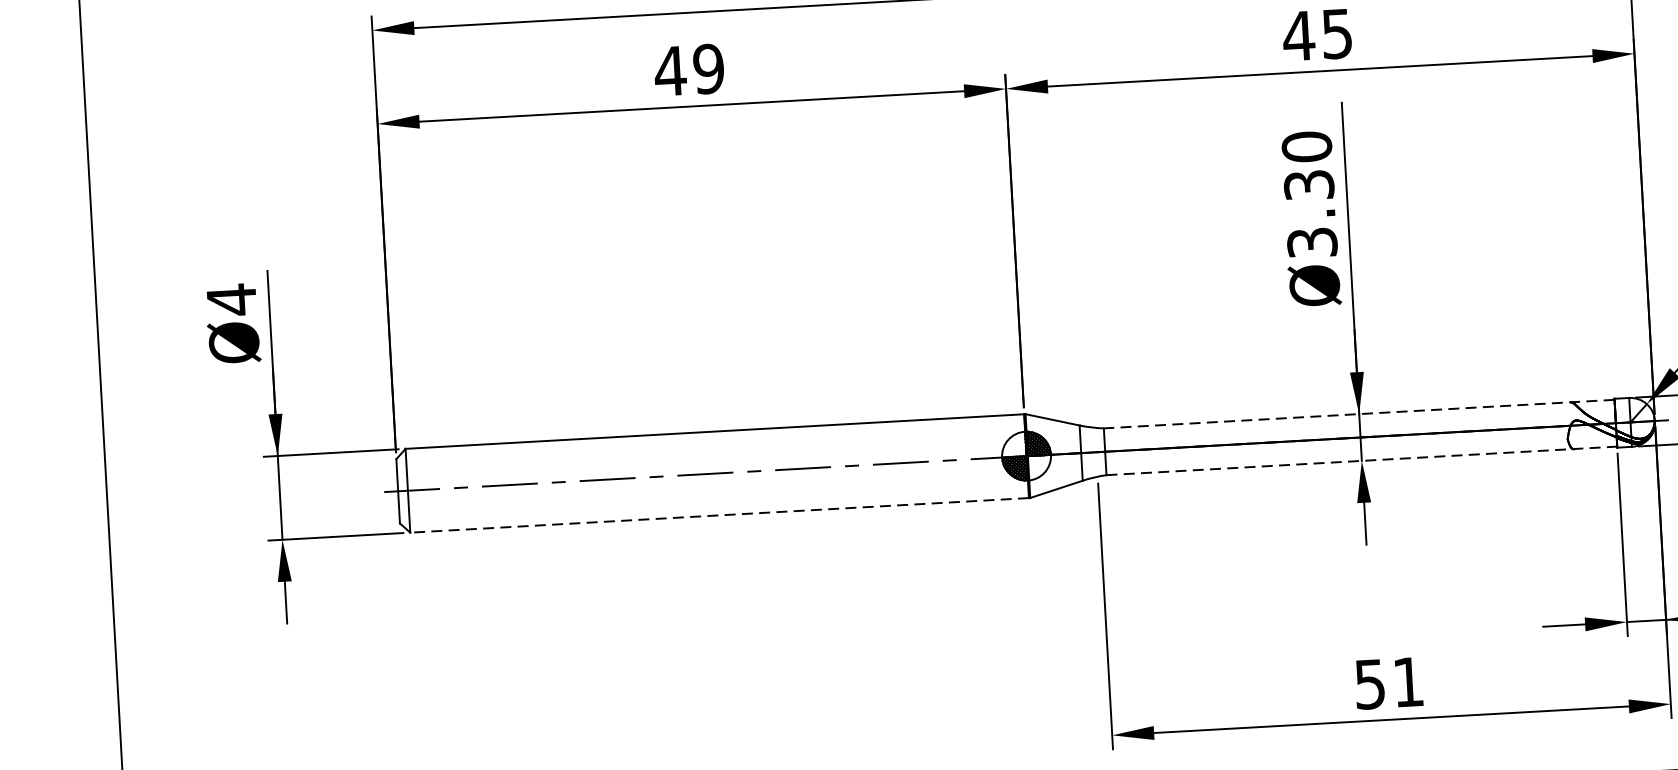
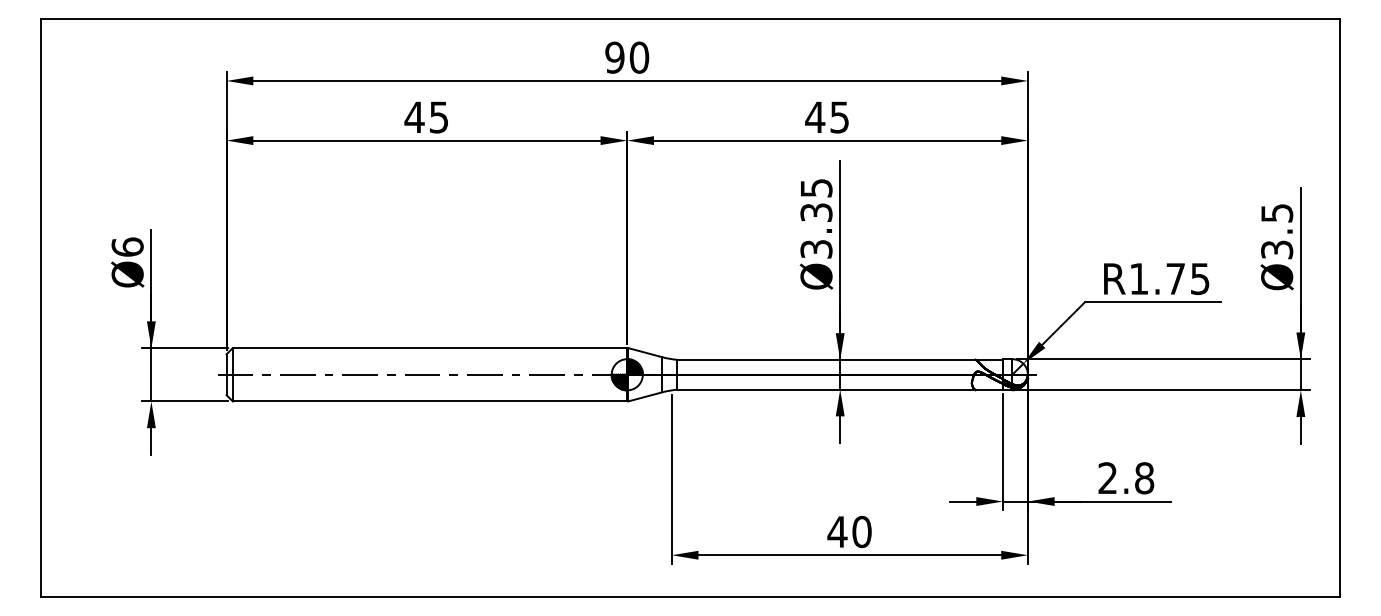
text: (707, 69) -> (438, 117), 49 -> 45
text: (1306, 145) -> (816, 187), Ø3.30 -> Ø3.35
text: (231, 300) -> (127, 247), Ø4 -> Ø6
line: (1359, 413) -> (840, 359), dashed -> solid
line: (1362, 460) -> (840, 389), dashed -> solid
line: (718, 515) -> (429, 401), dashed -> solid
text: (1388, 682) -> (849, 531), 51 -> 40

